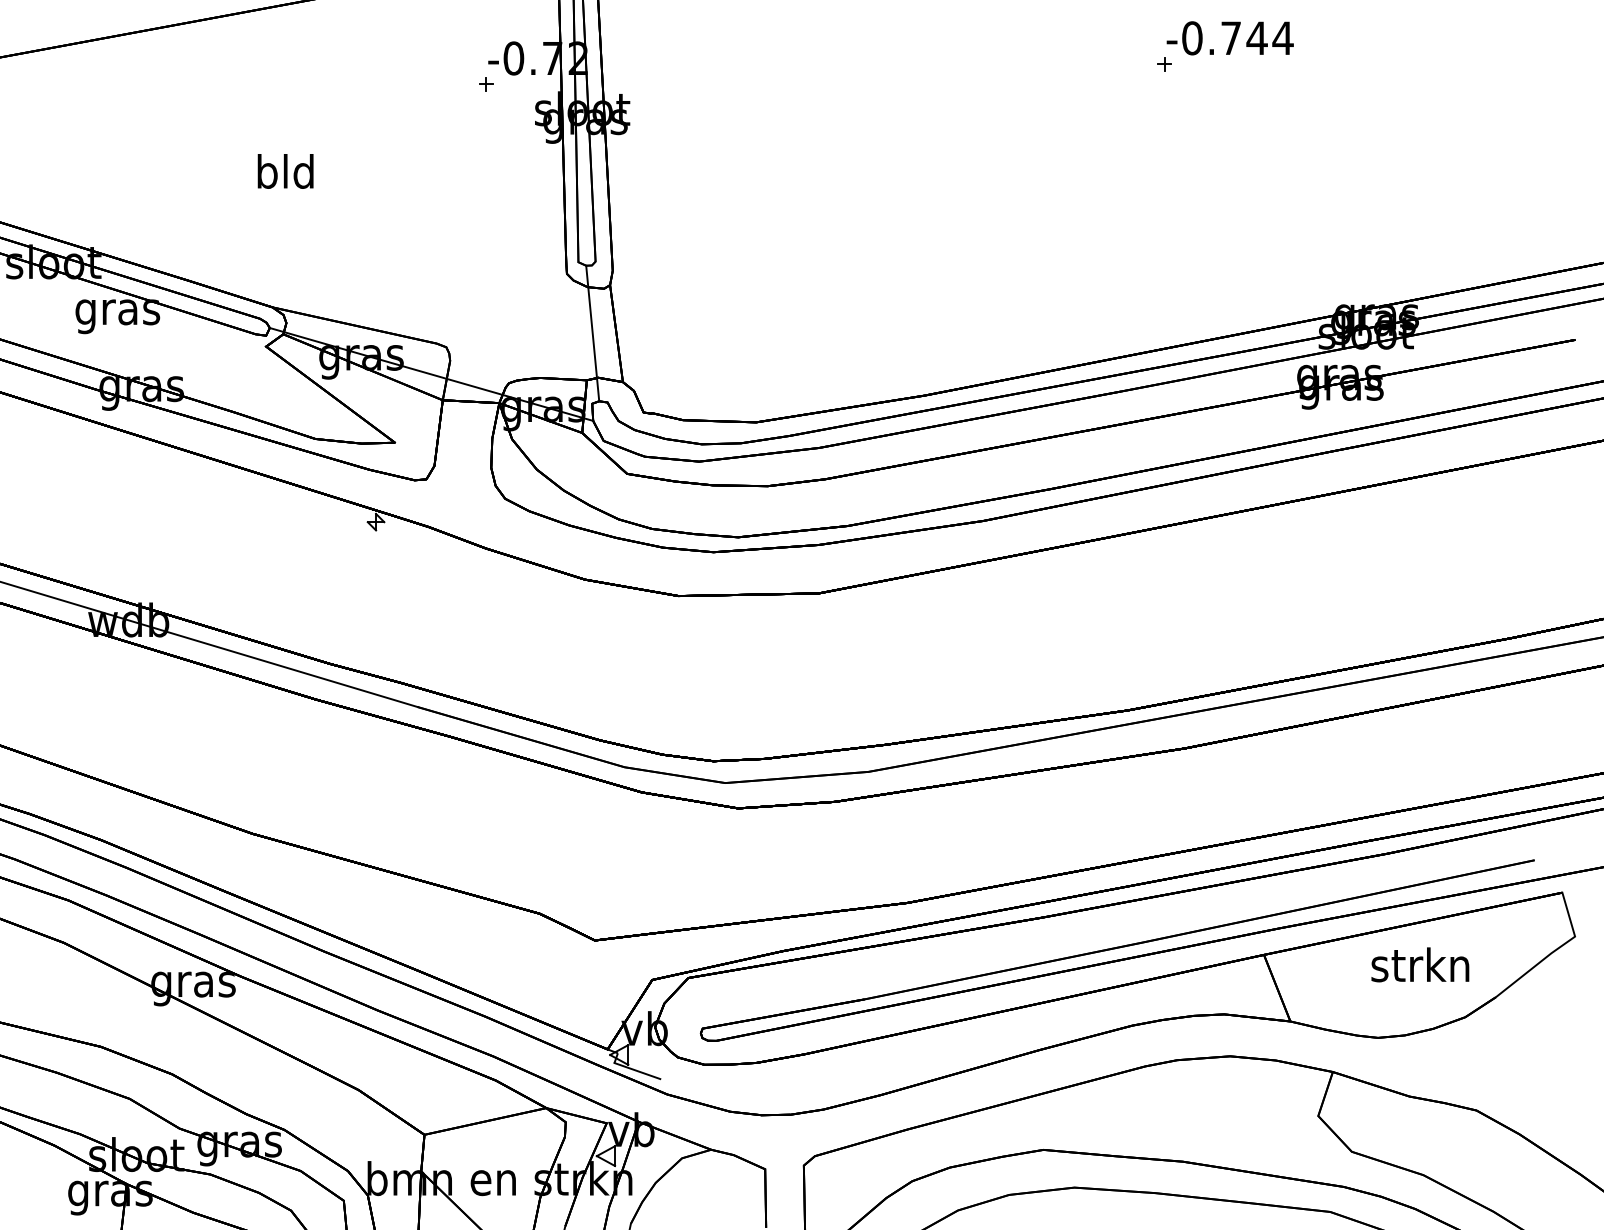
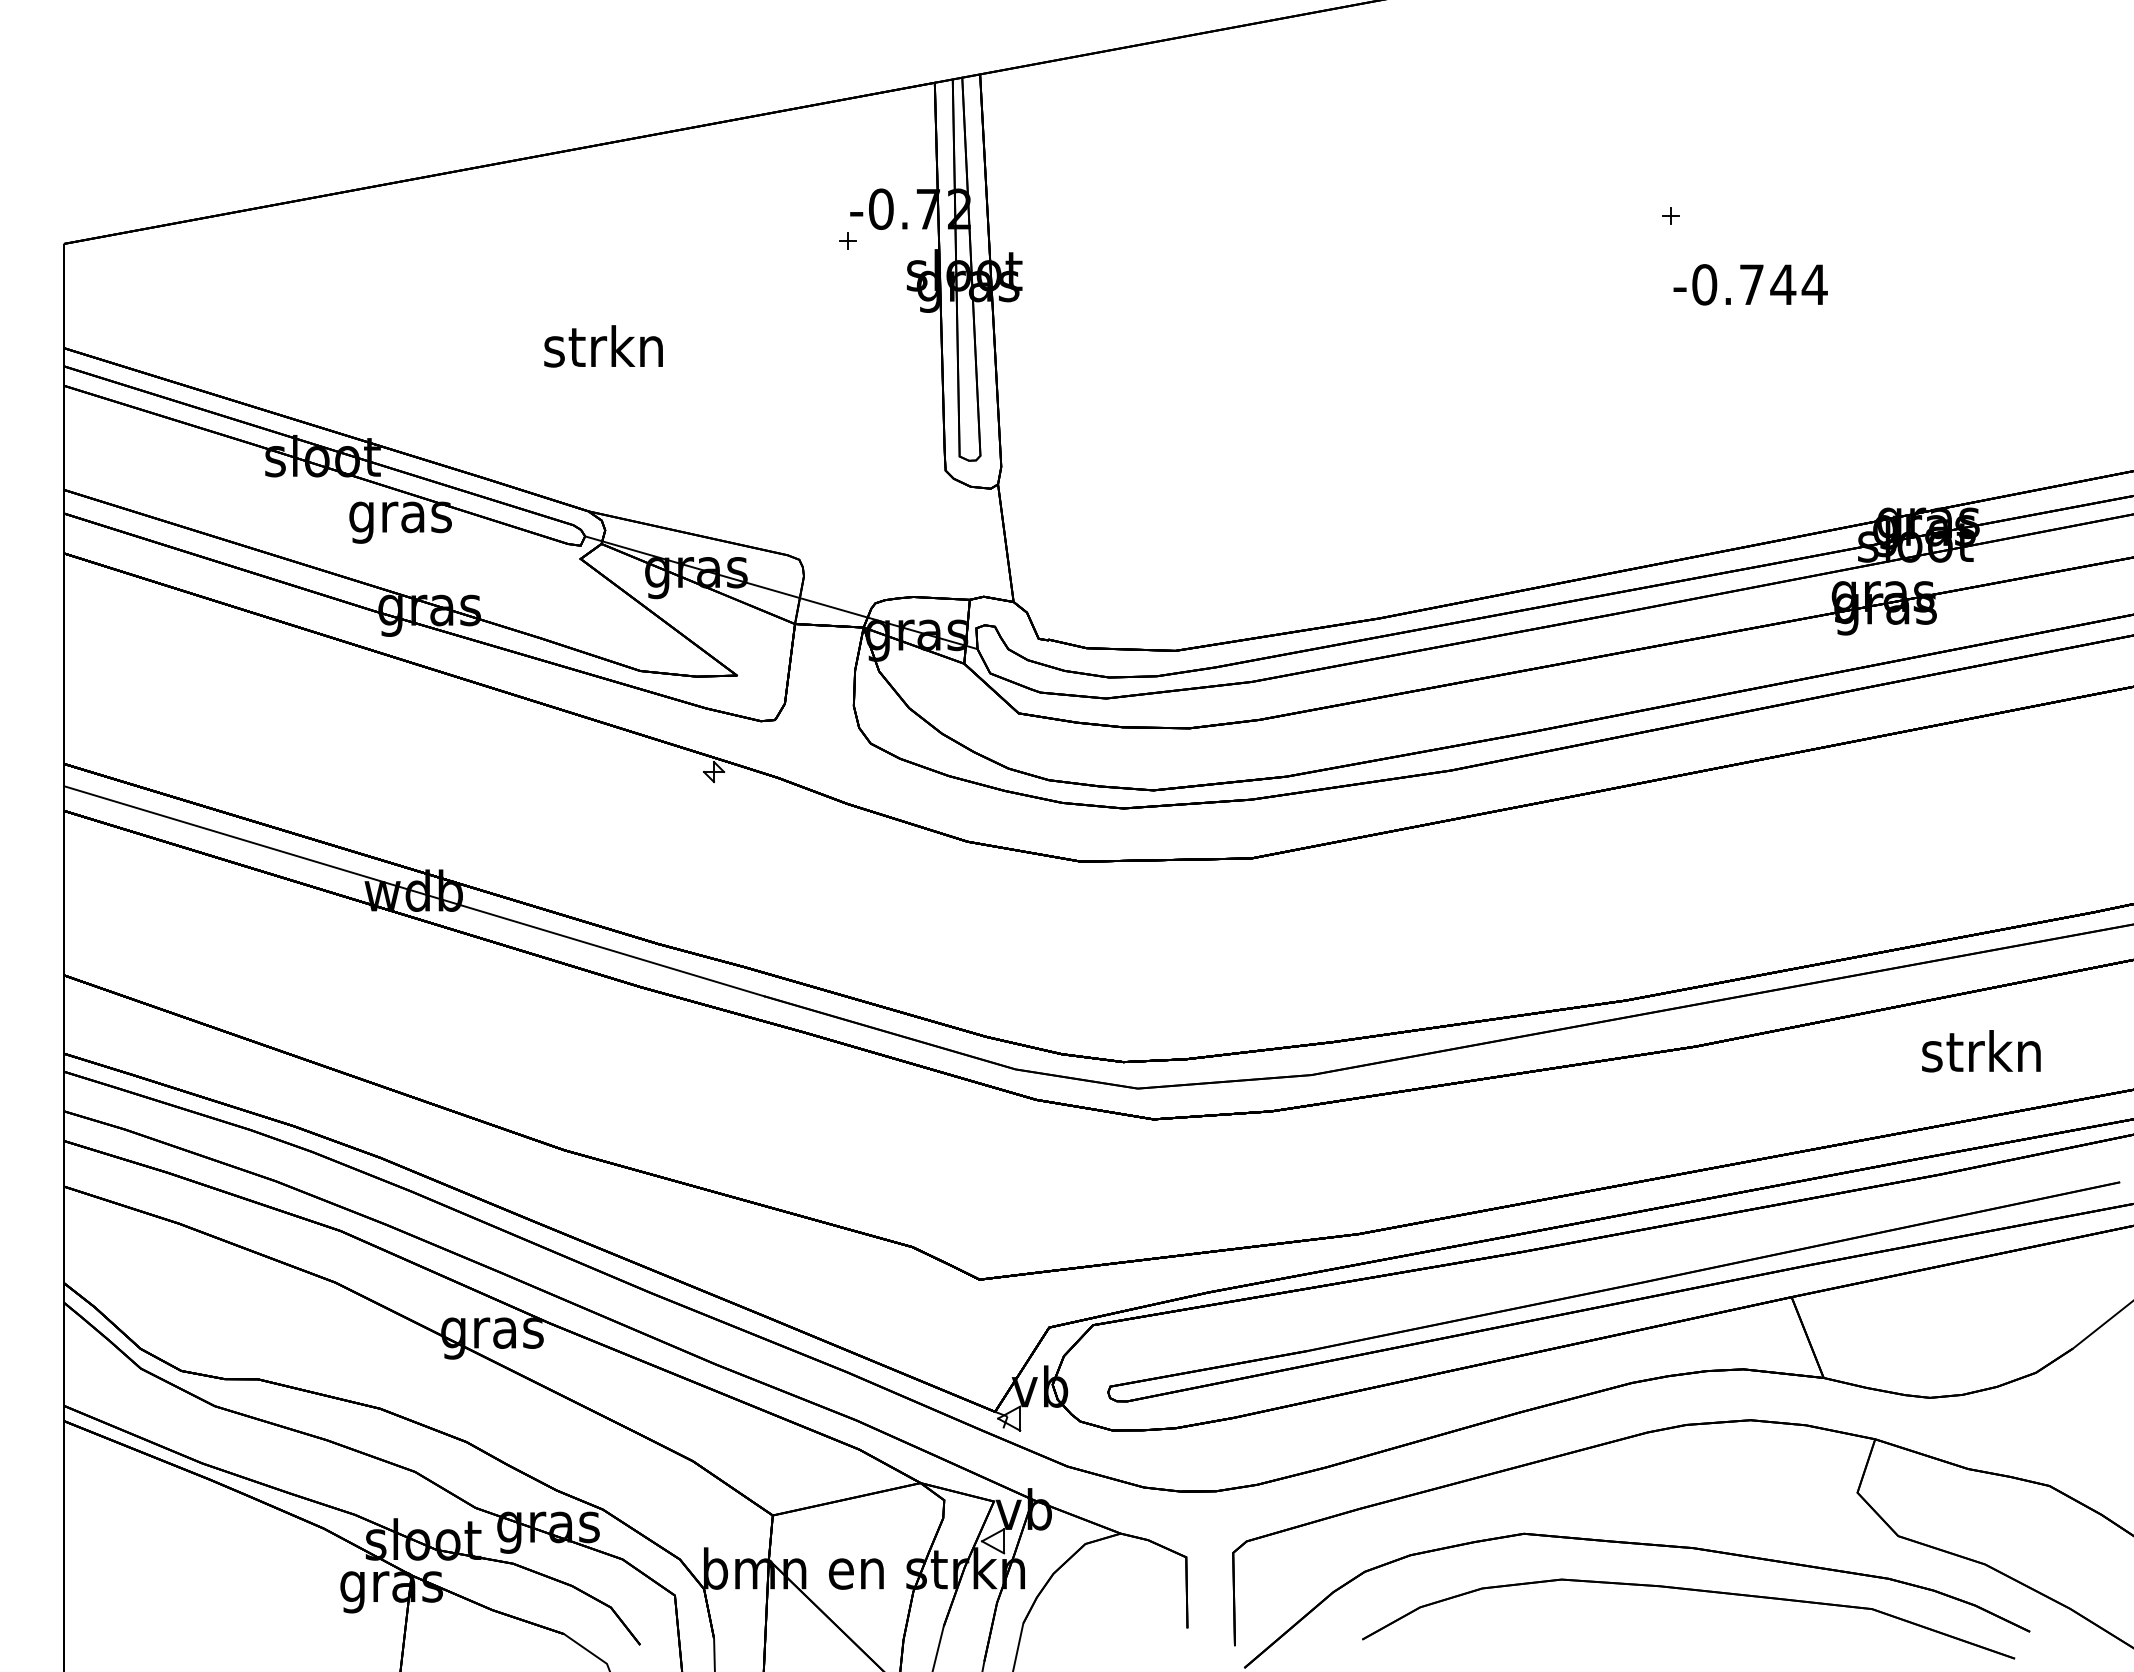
text: (1230, 38) -> (1750, 284), moved
text: (284, 171) -> (603, 346), bld -> strkn
line: (592, 333) -> (976, 542), removed
text: (1420, 965) -> (1981, 1051), moved
line: (636, 1070) -> (1030, 1437), removed

